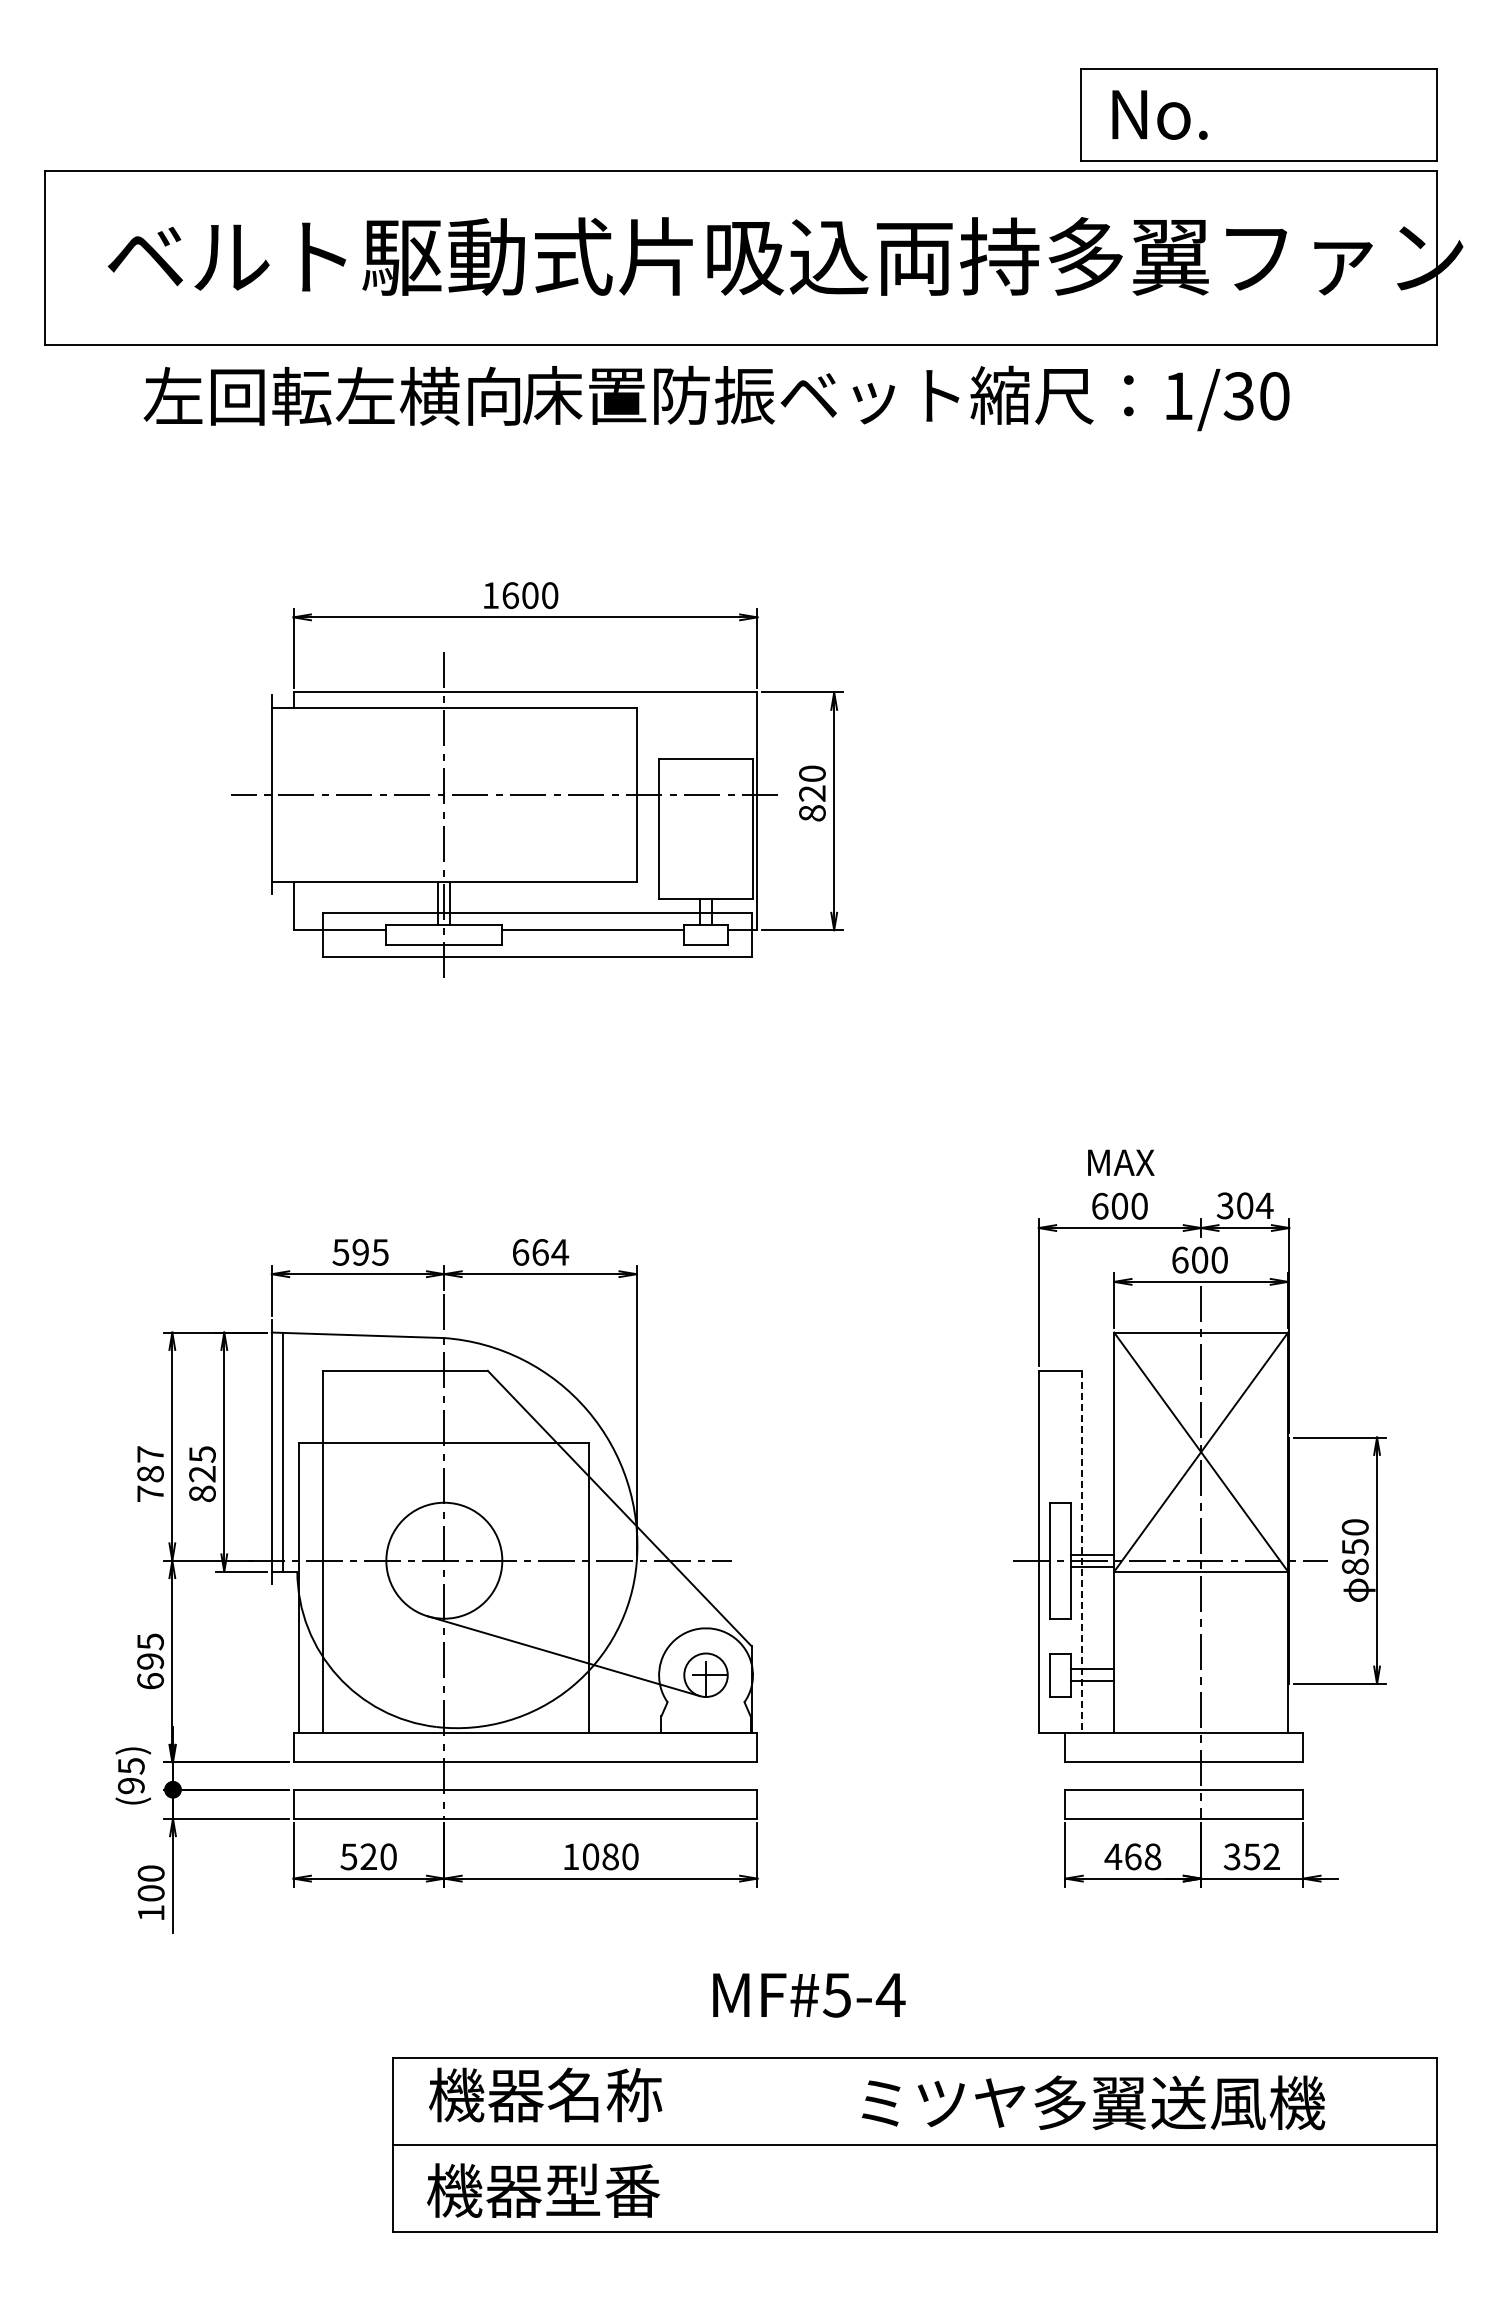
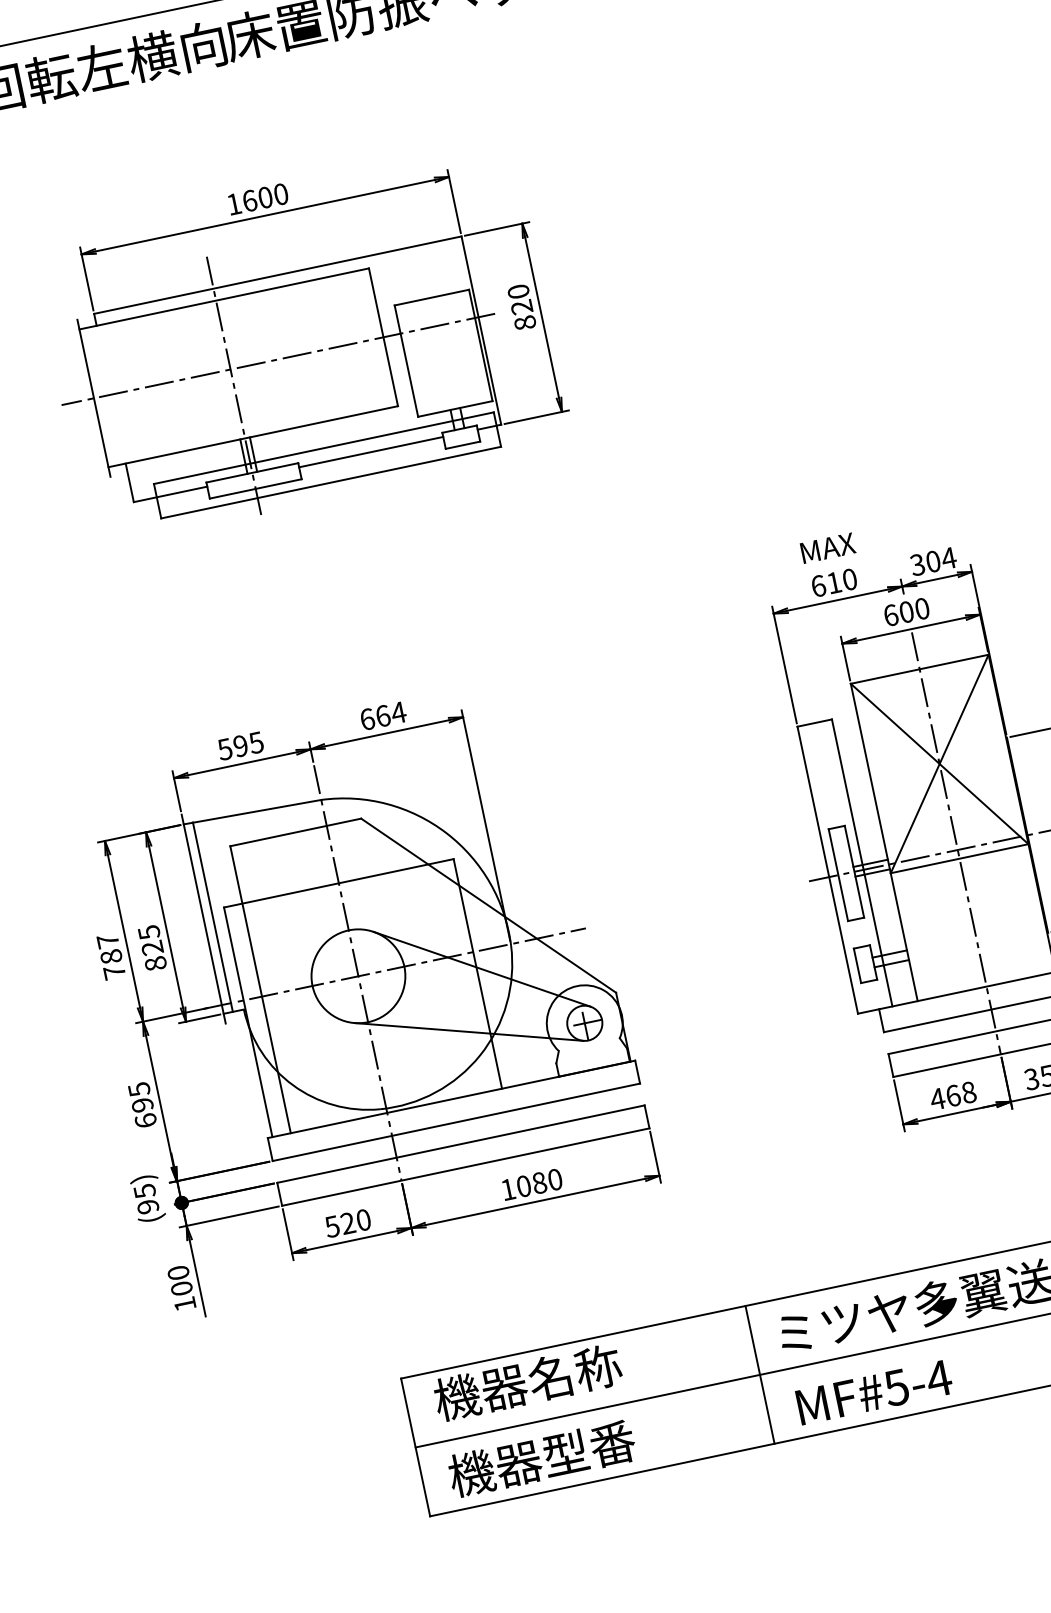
text: (1119, 1205) -> (833, 582), 600 -> 610
line: (1082, 1552) -> (862, 863), dashed -> solid
line: (595, 1583) -> (481, 969), added
text: (809, 1995) -> (874, 1392), moved
line: (828, 2144) -> (760, 1374), added

